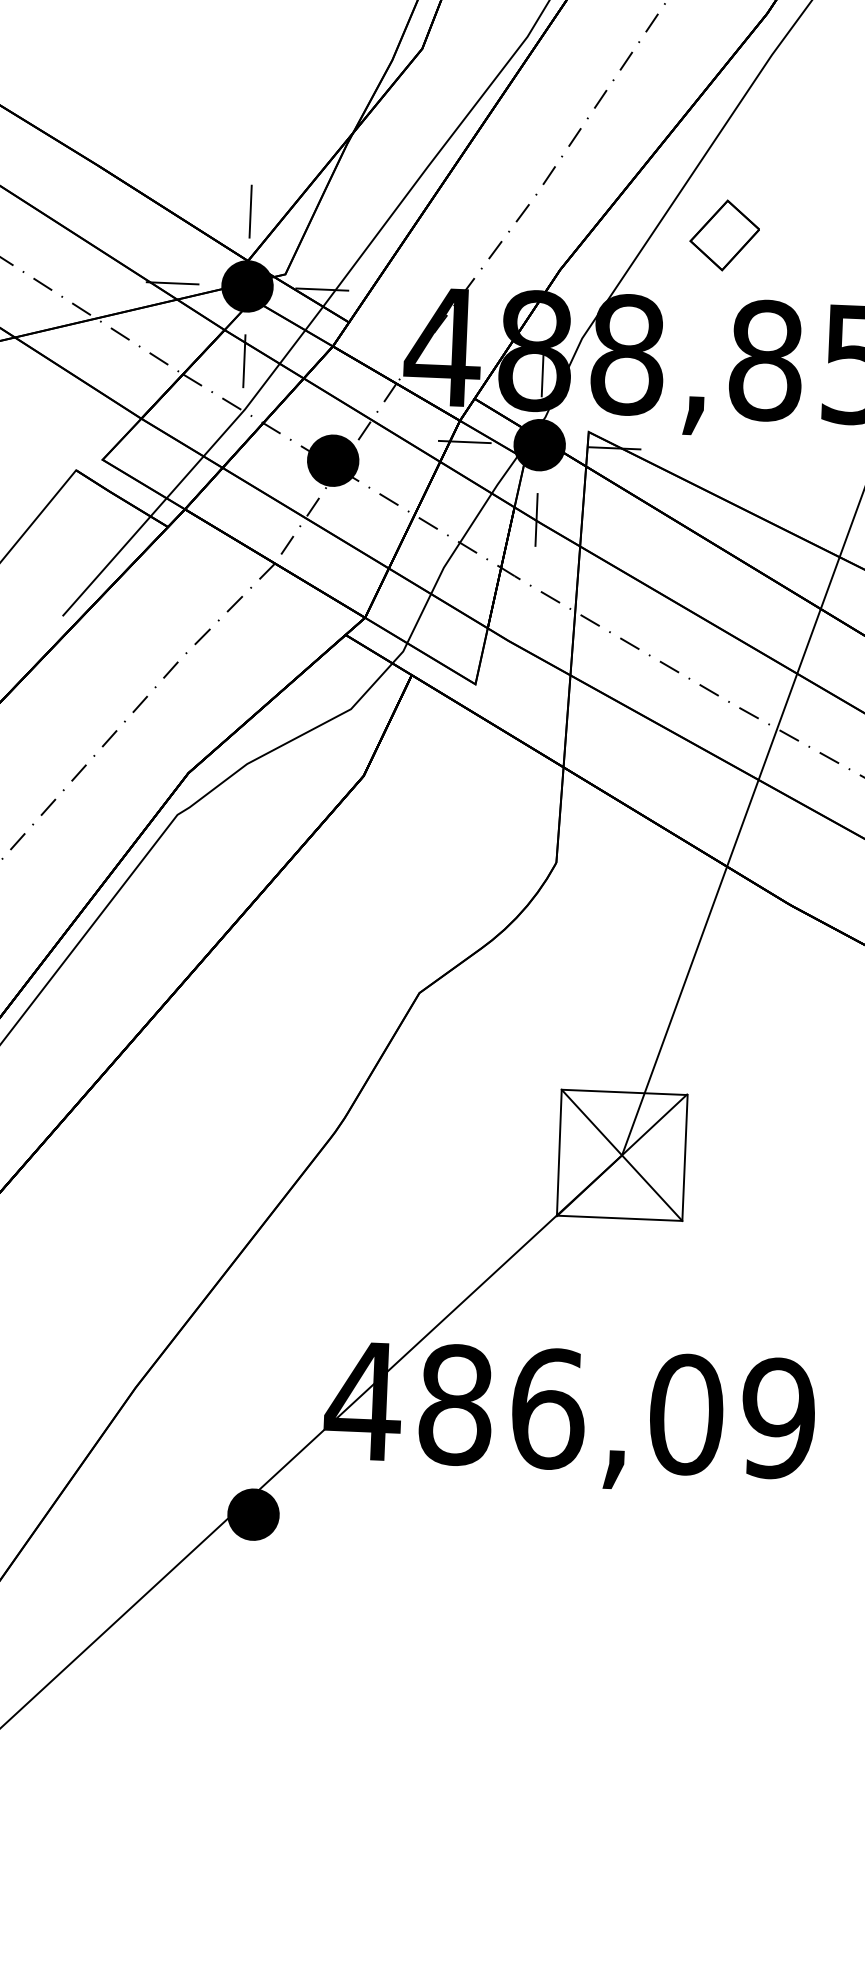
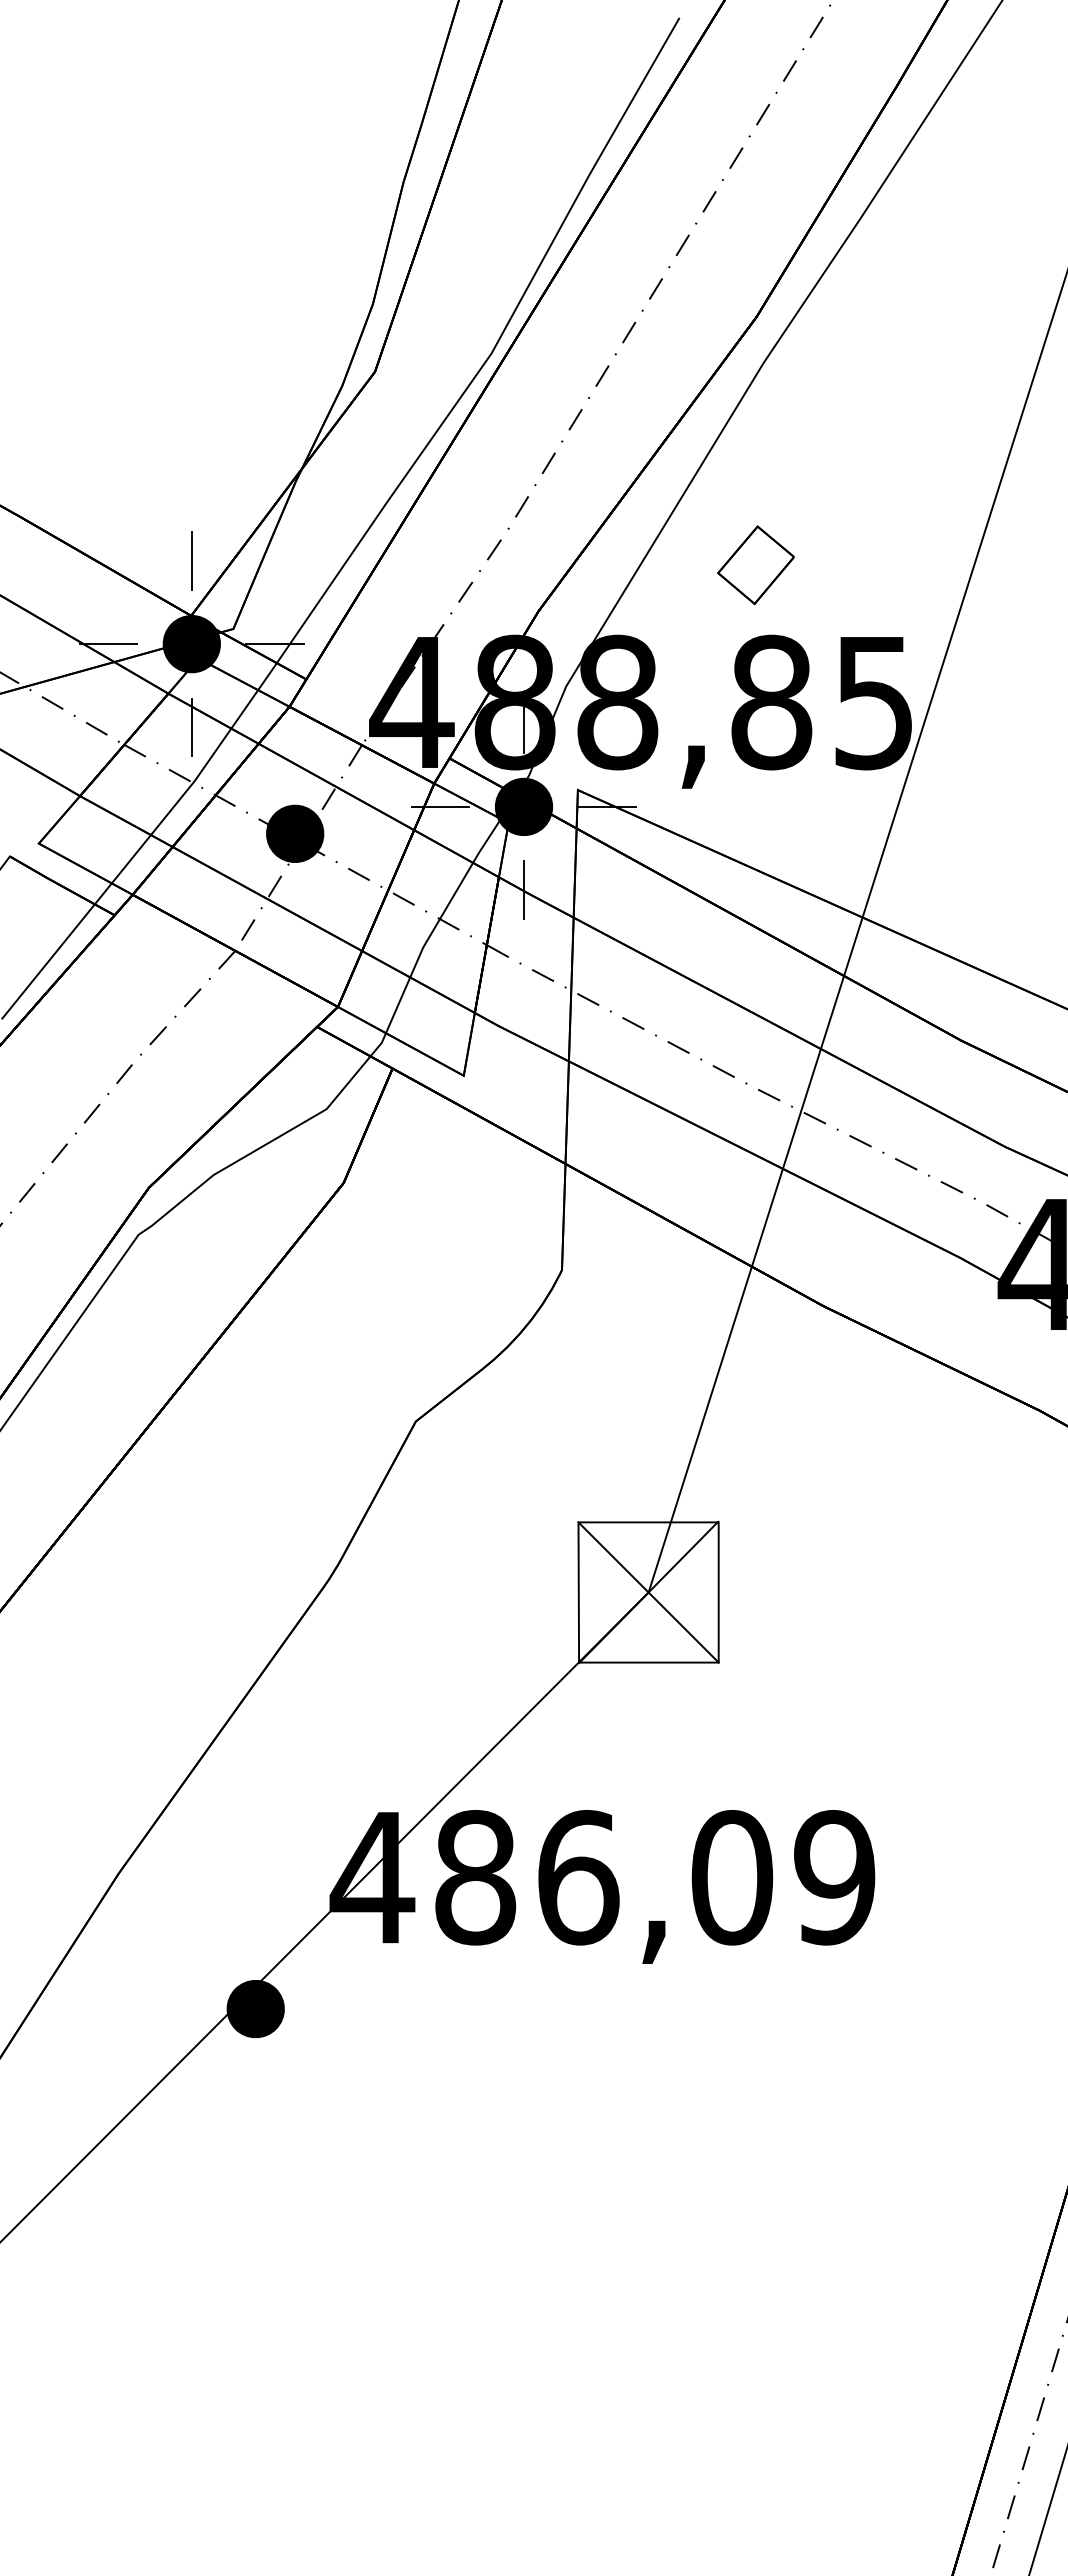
part: (724, 235) -> (755, 565), moved

